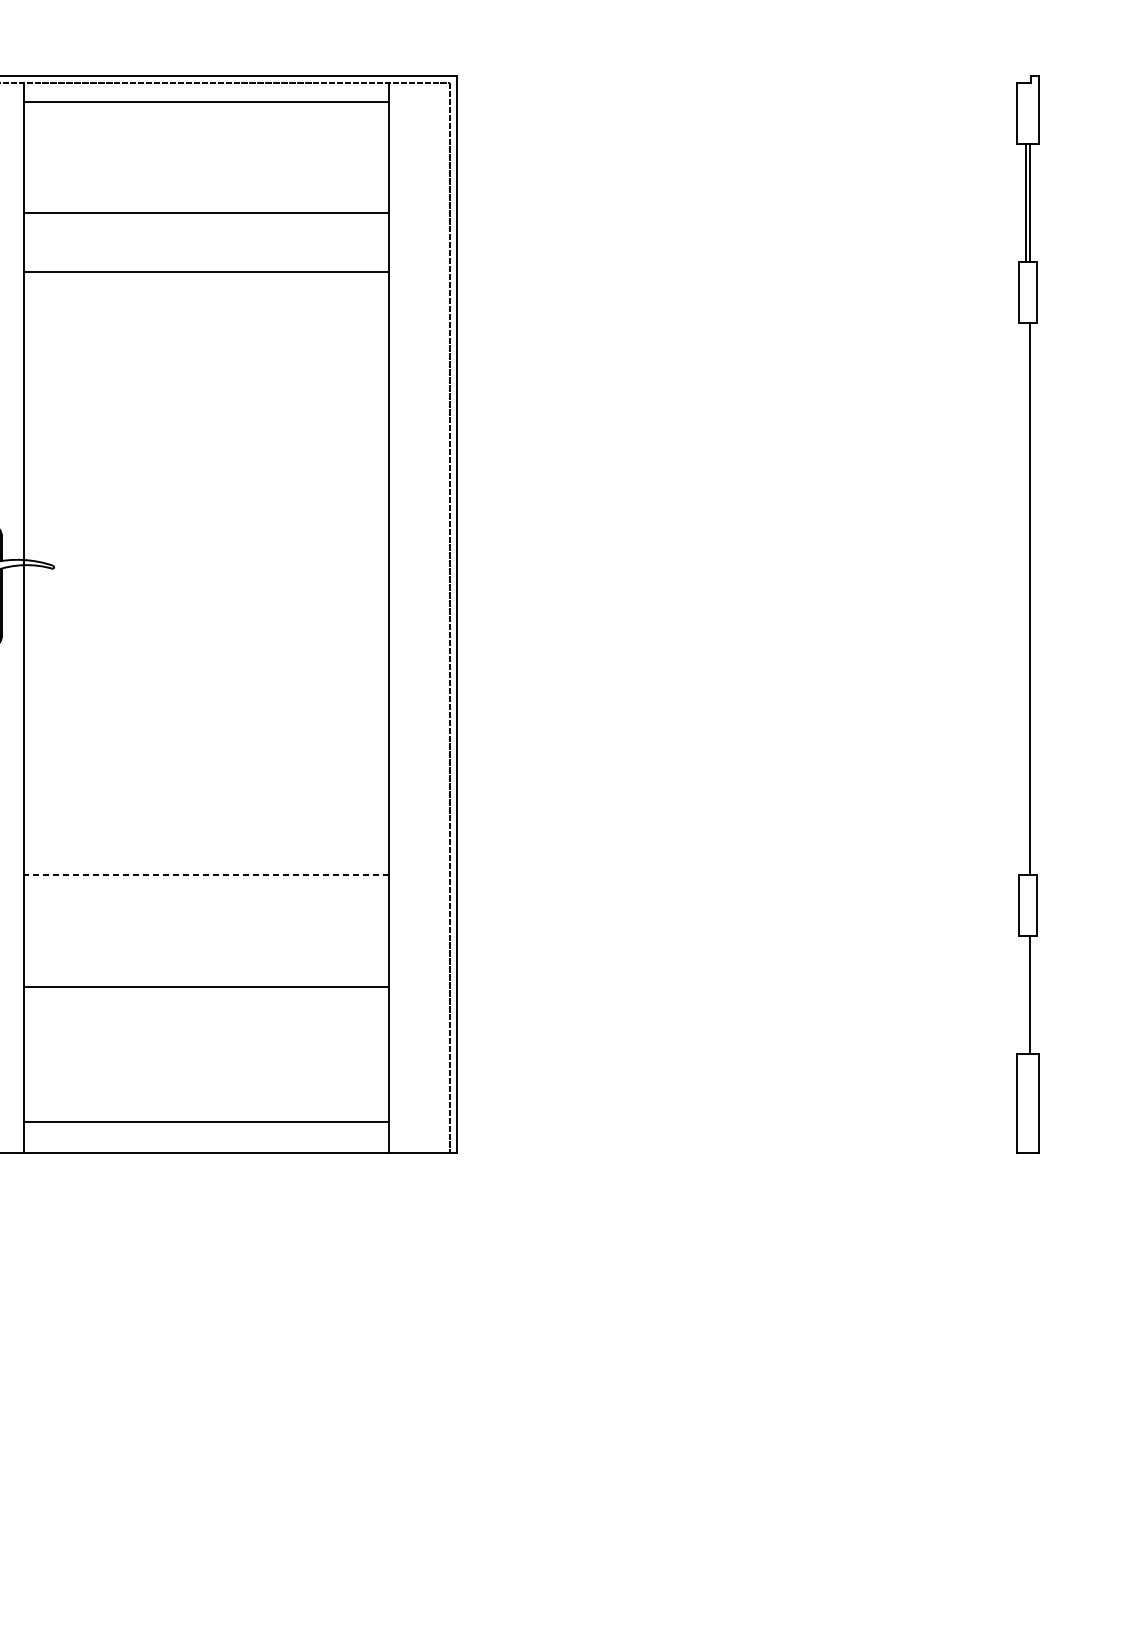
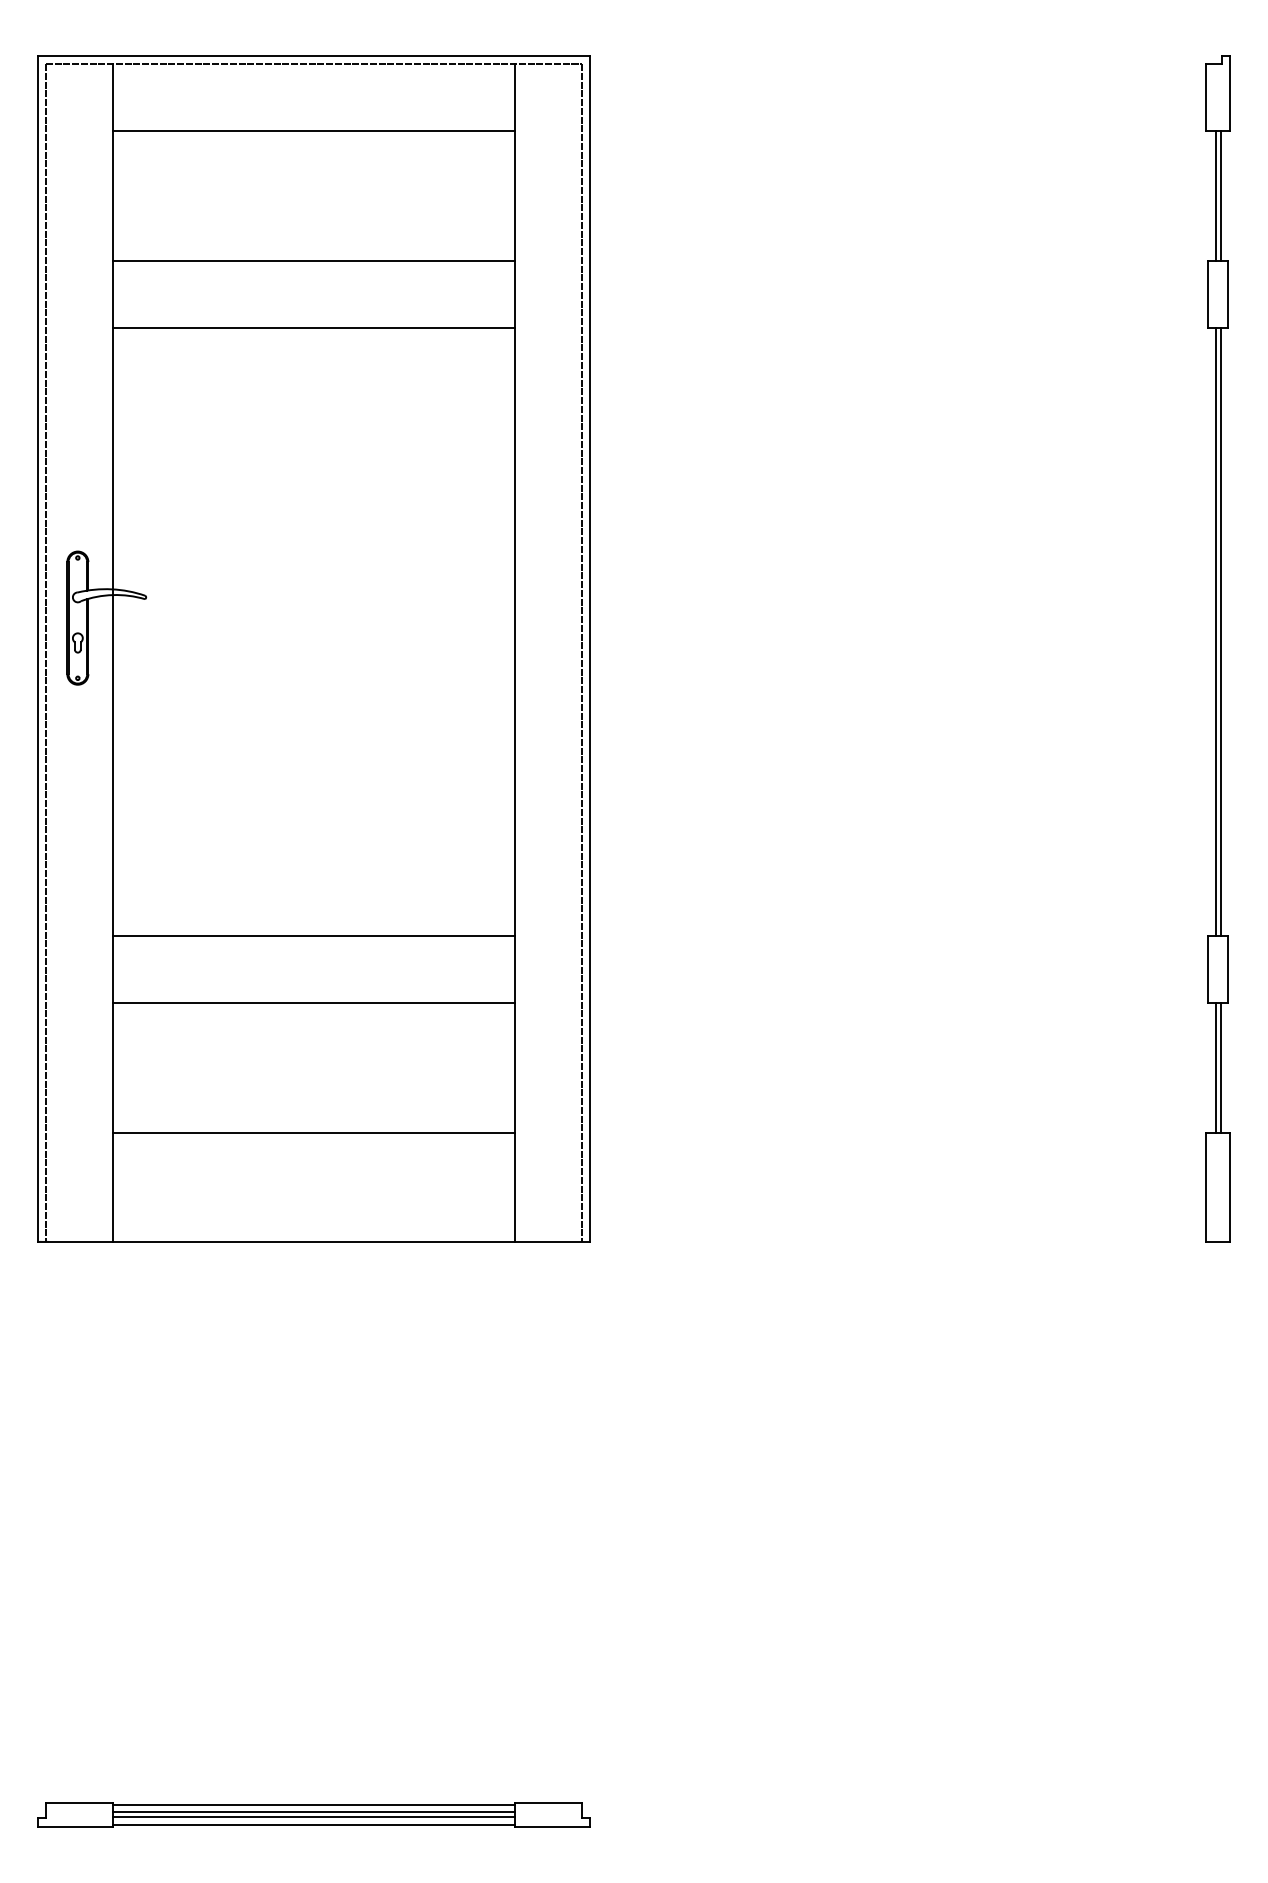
line: (206, 102) -> (313, 131), moved
line: (206, 212) -> (313, 260), moved
line: (206, 272) -> (313, 328), moved
line: (1025, 599) -> (1215, 632), added
line: (206, 875) -> (313, 936), dashed -> solid
line: (206, 987) -> (313, 1003), moved
line: (1025, 995) -> (1215, 1068), added
line: (206, 1122) -> (313, 1133), moved

